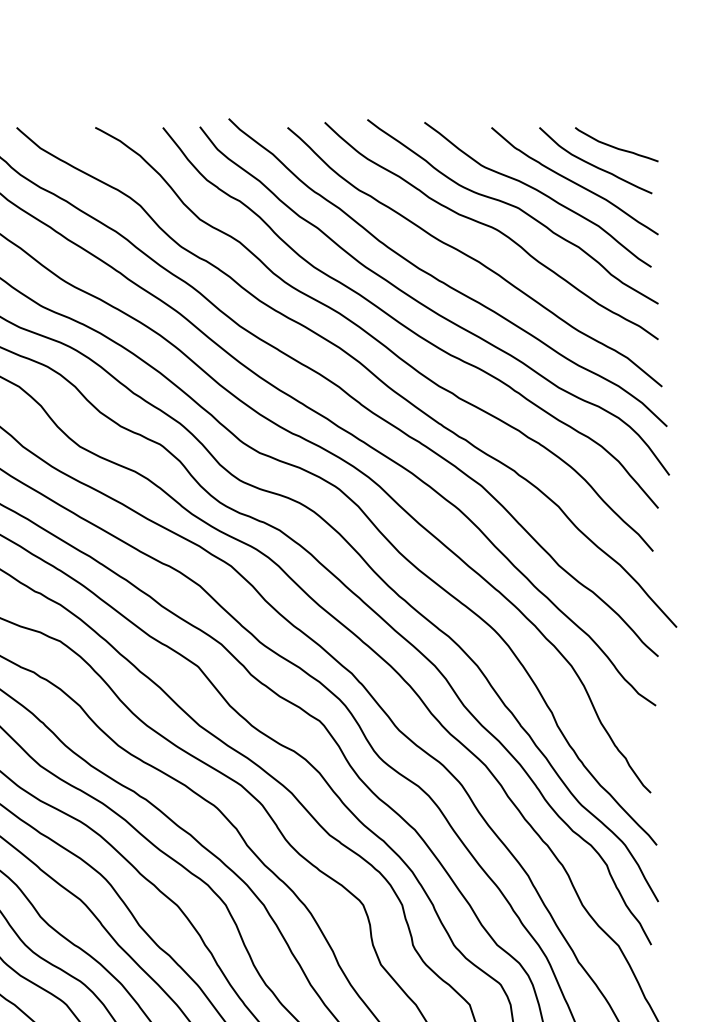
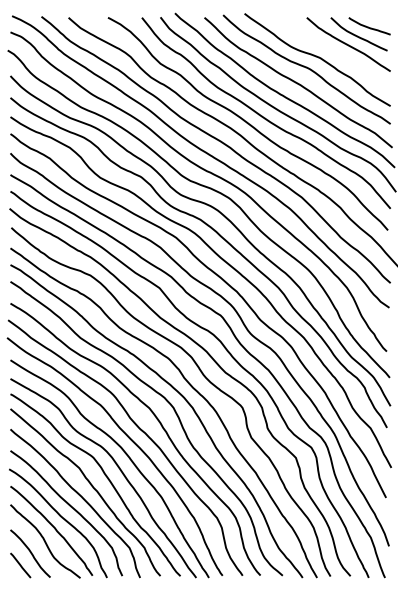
curve: (538, 192) -> (330, 50), removed

